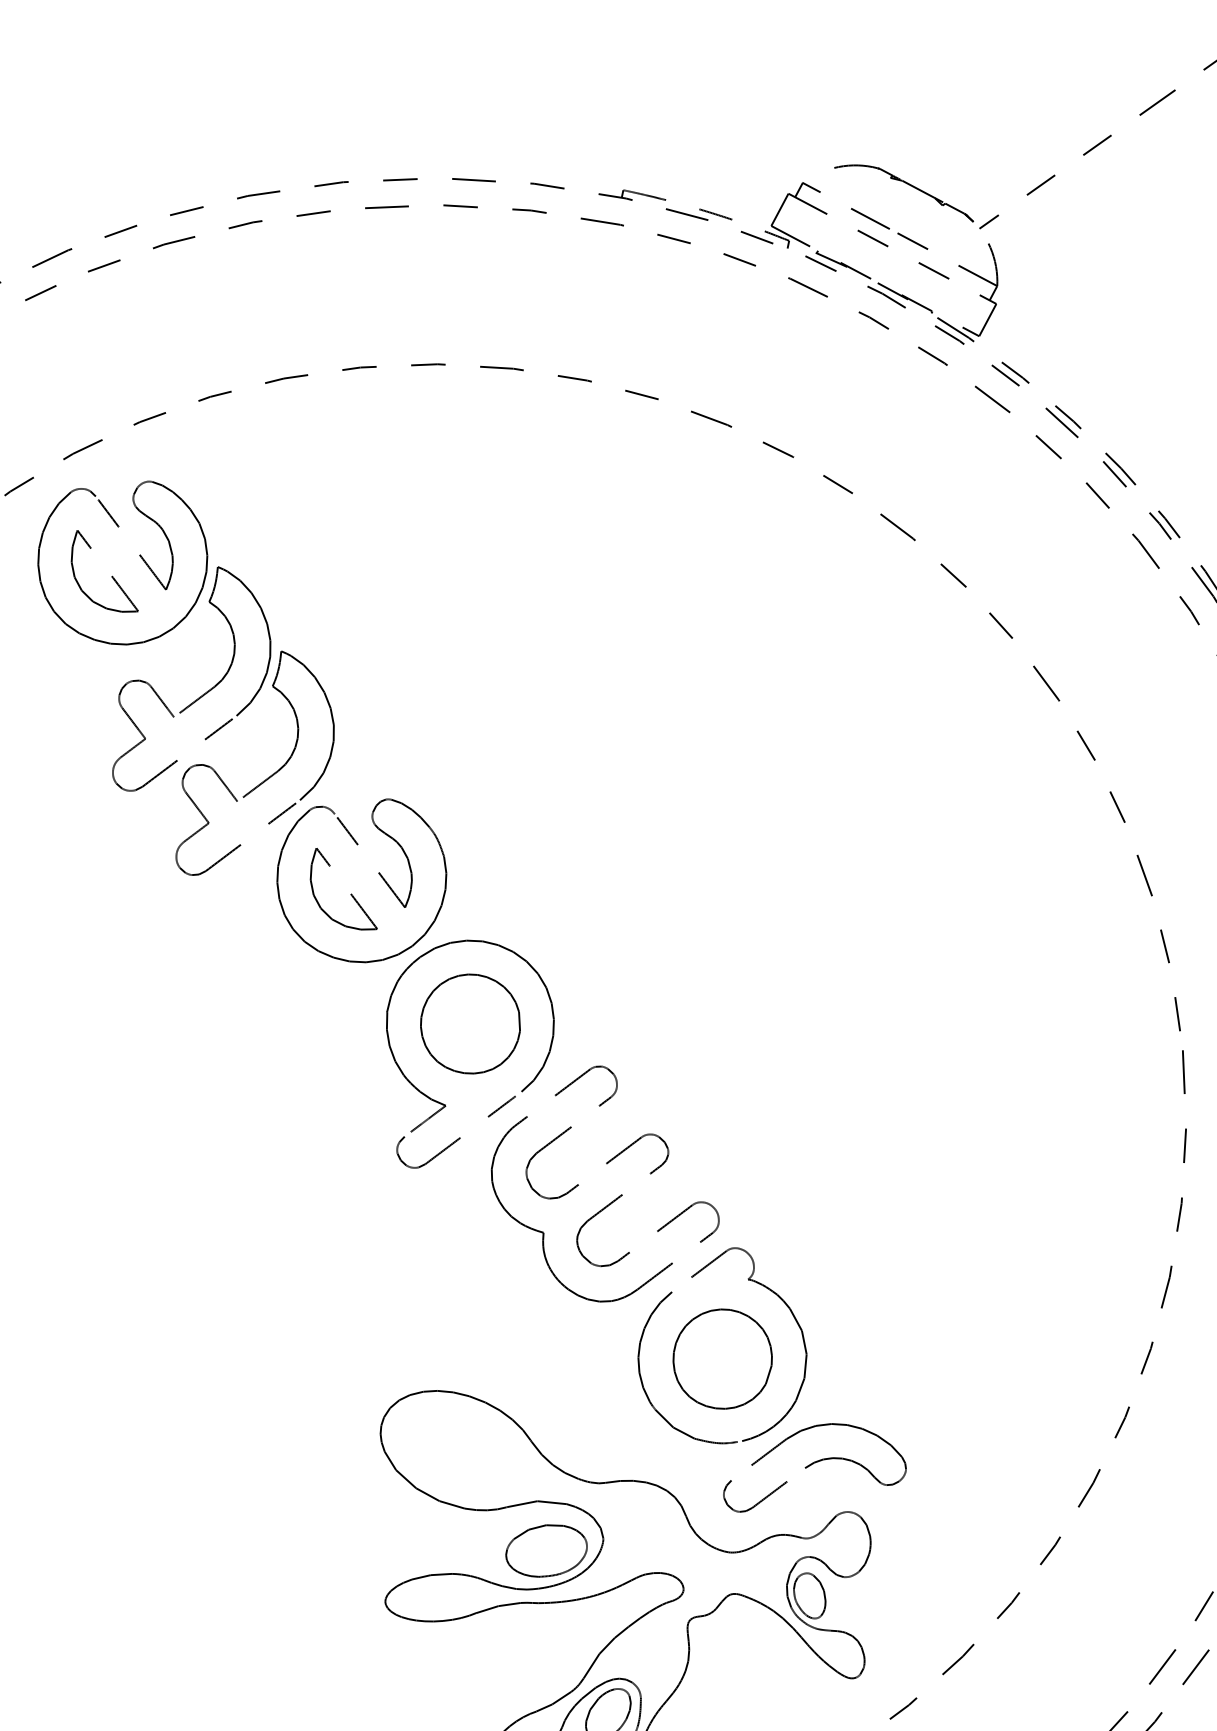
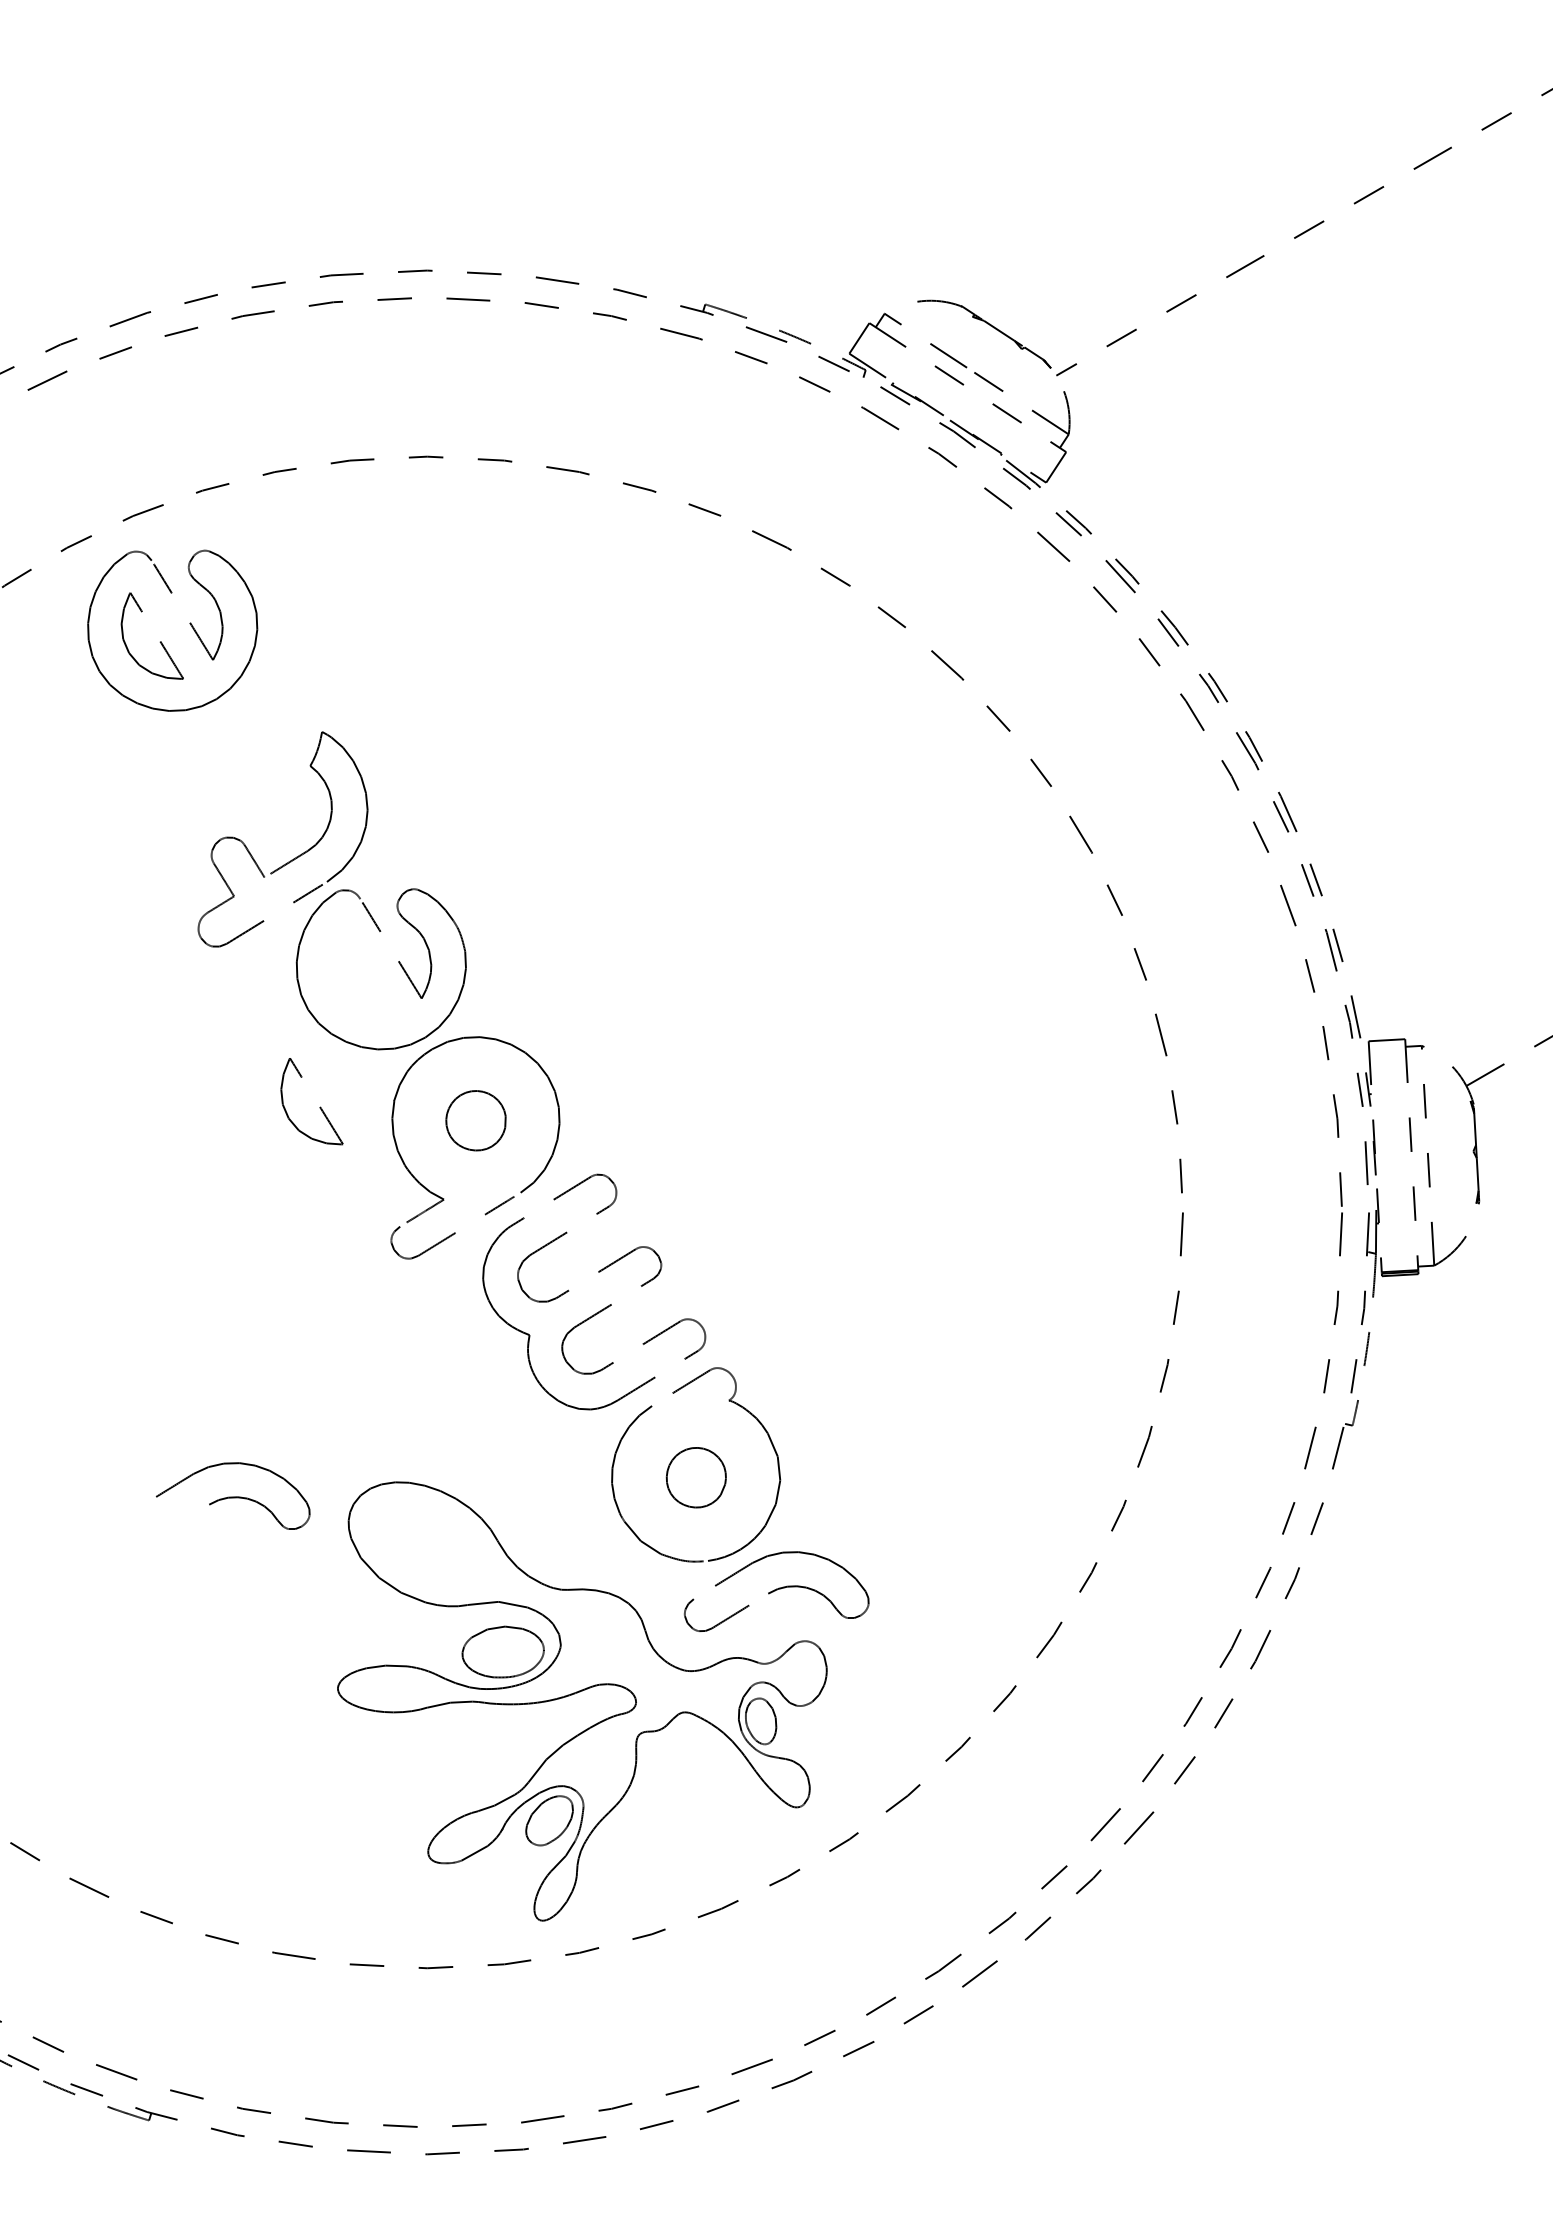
part: (199, 696) -> (236, 769), removed
part: (350, 894) -> (319, 1107), moved
part: (469, 1024) -> (475, 1120), size x0.6
part: (722, 1359) -> (696, 1477), size x0.6
part: (263, 1419) -> (233, 1495), added

